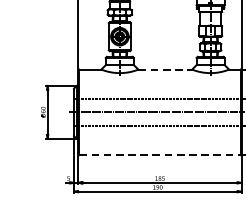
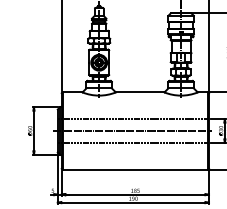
line: (165, 69) -> (140, 92), dashed -> solid
line: (160, 154) -> (135, 169), dashed -> solid

